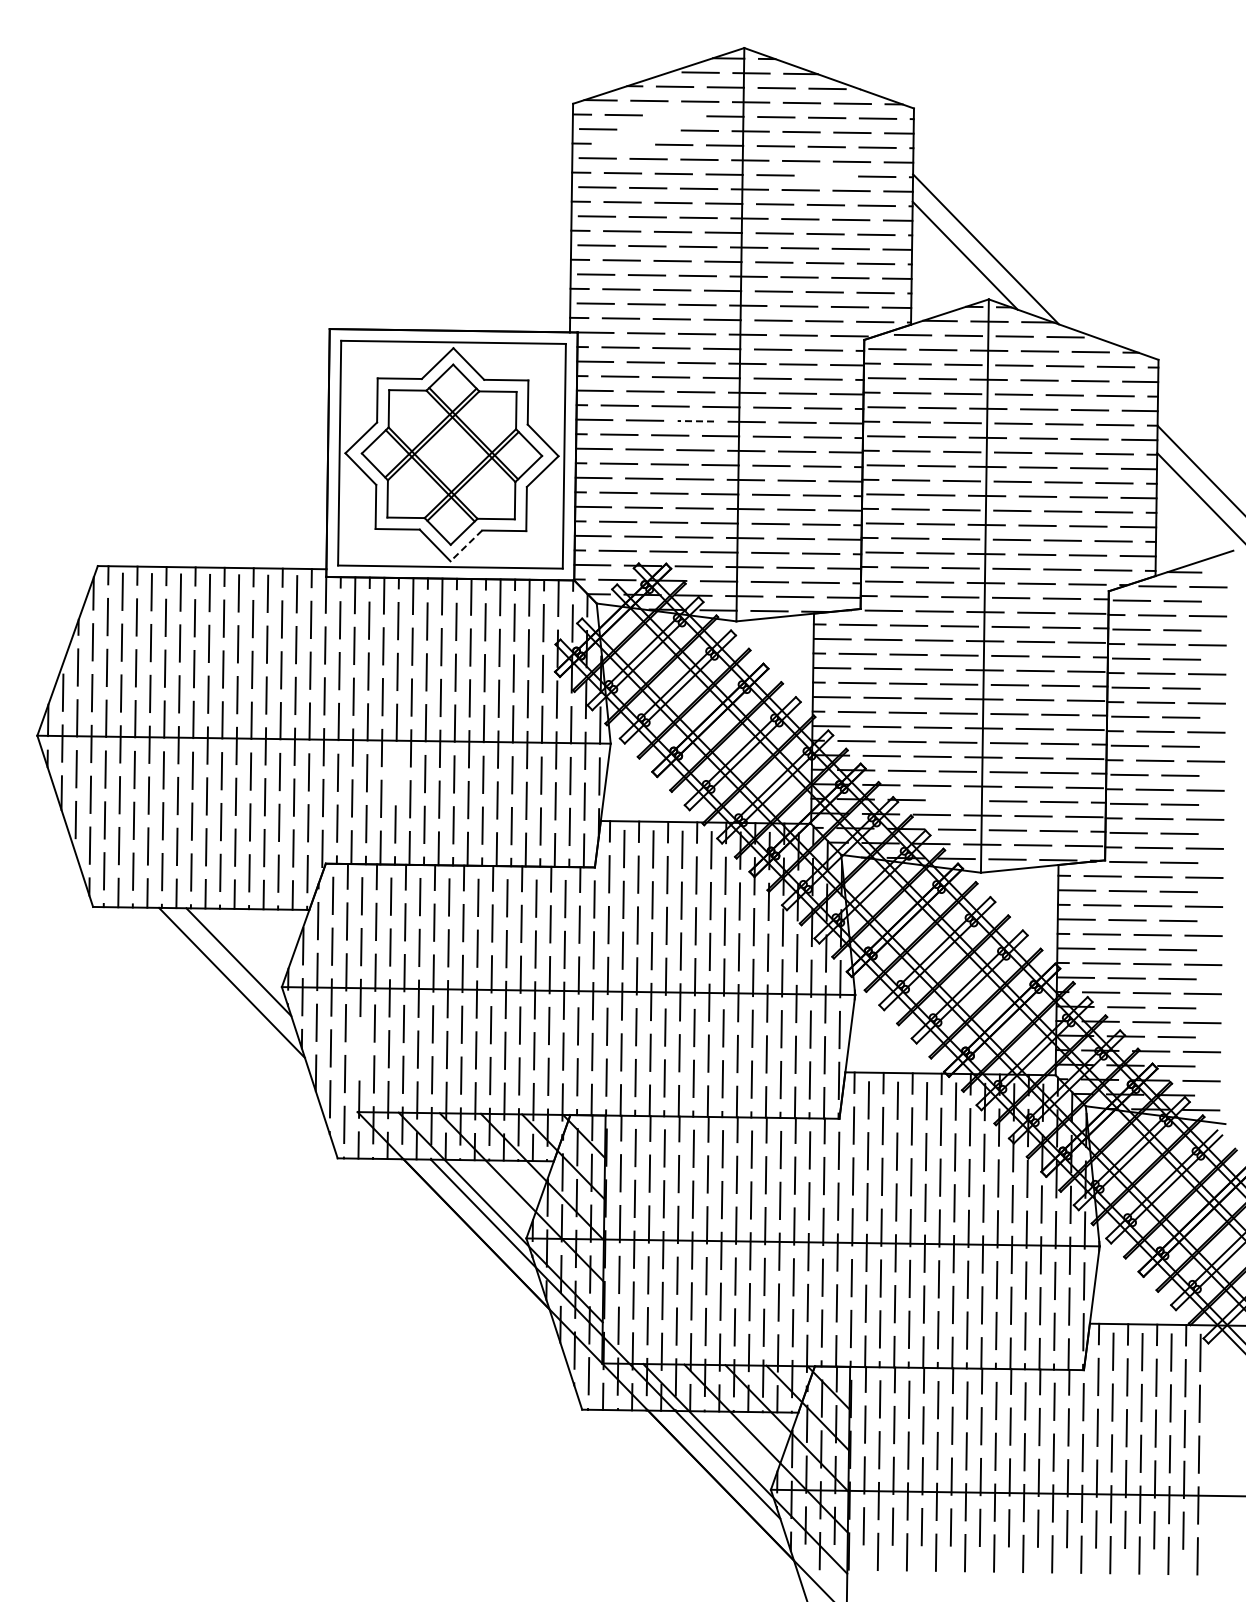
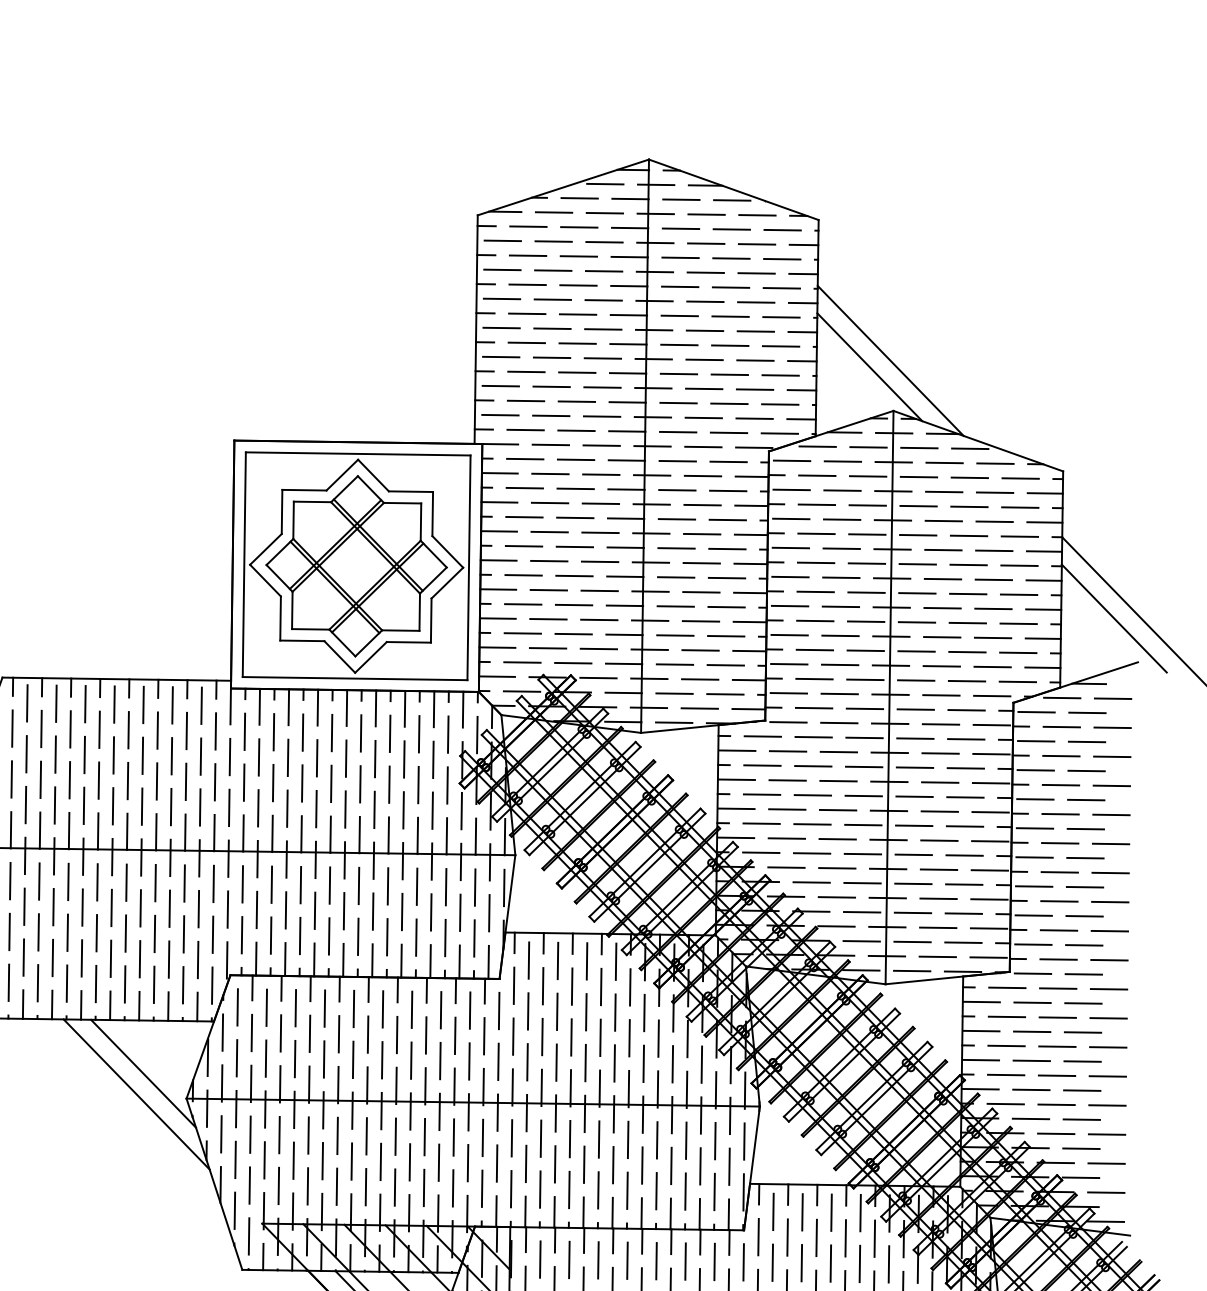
line: (674, 115) -> (579, 227), added
line: (648, 129) -> (553, 241), added
line: (623, 143) -> (528, 255), added
line: (826, 175) -> (731, 287), added
line: (695, 421) -> (600, 533), dashed -> solid
line: (466, 546) -> (371, 658), dashed -> solid
line: (395, 773) -> (300, 885), added
line: (957, 800) -> (862, 912), added
line: (359, 1048) -> (264, 1160), added

